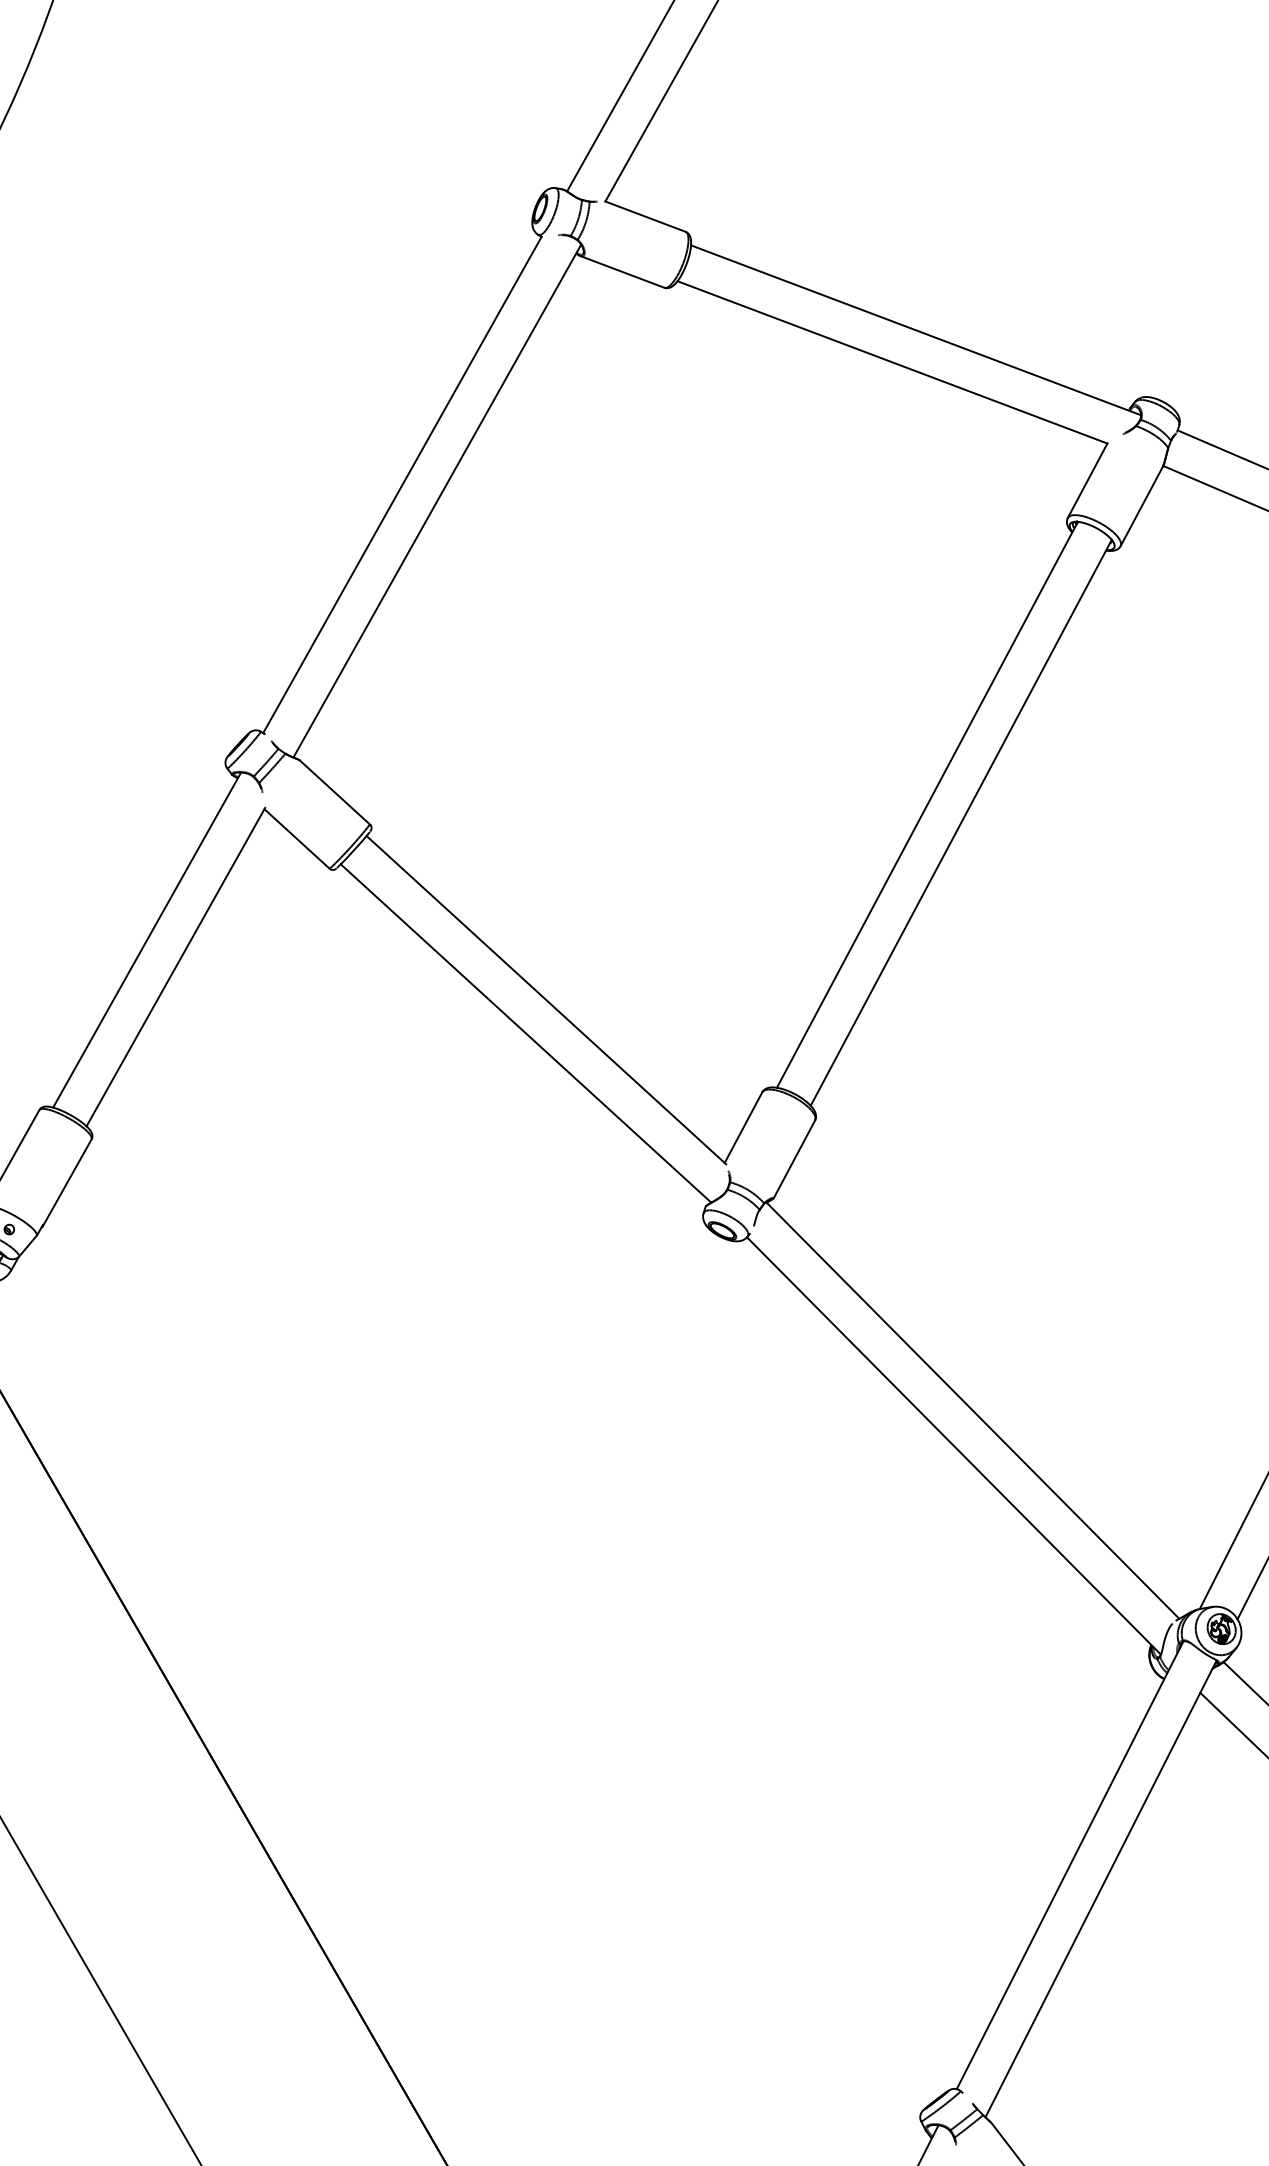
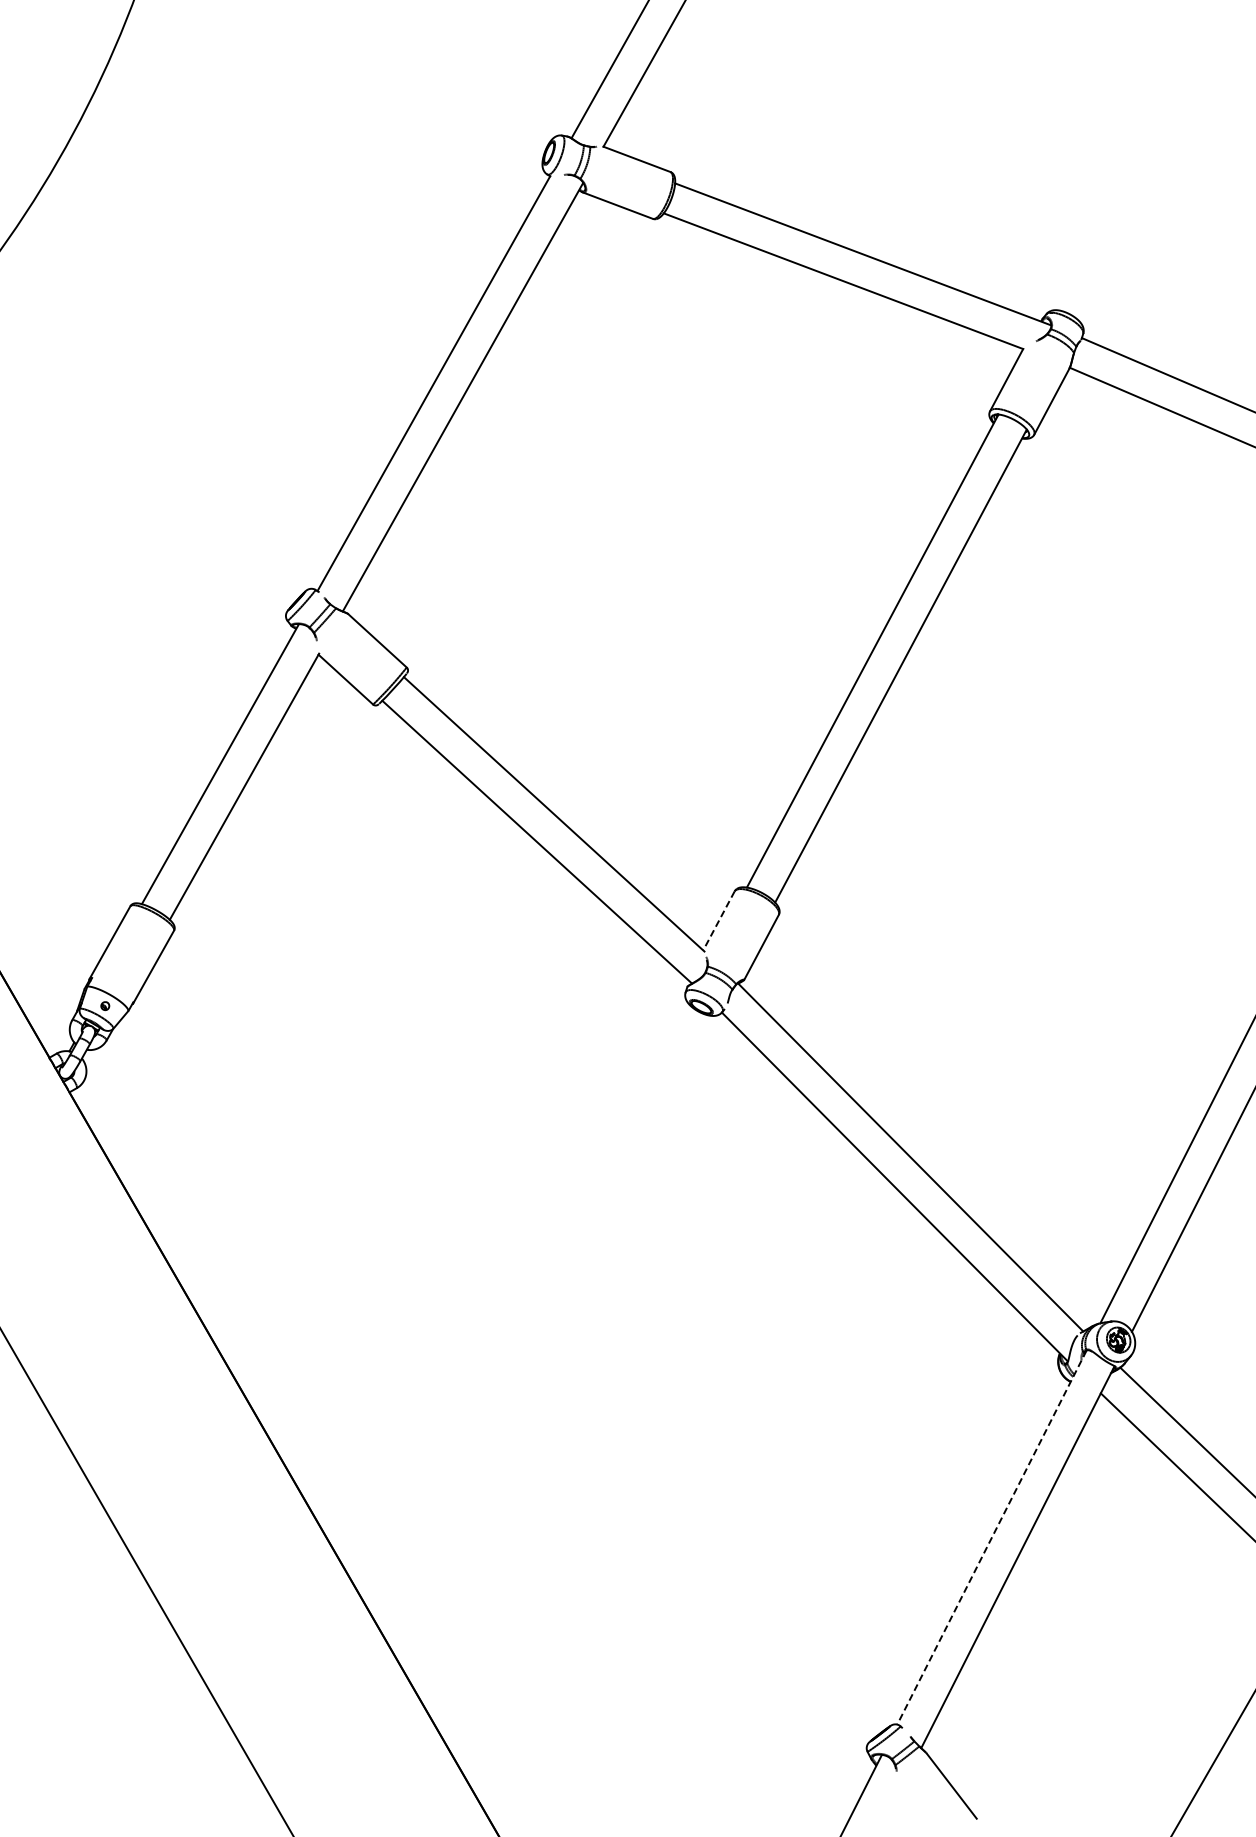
line: (742, 1128) -> (718, 921), solid -> dashed
line: (1069, 1866) -> (991, 1538), solid -> dashed

